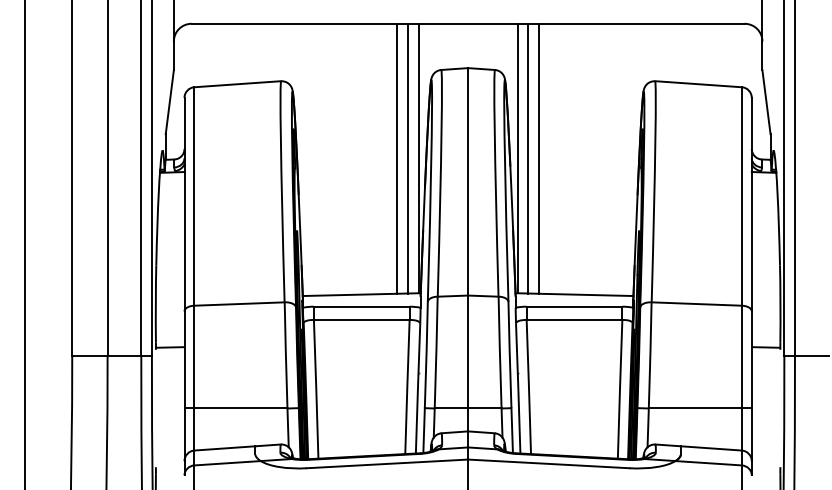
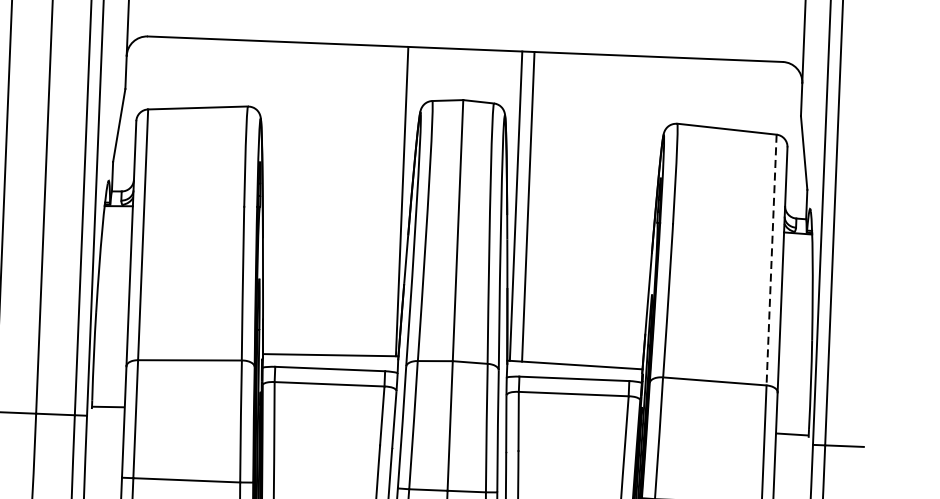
line: (397, 158) -> (378, 200), removed
line: (407, 158) -> (389, 201), removed
line: (539, 158) -> (541, 207), removed
line: (741, 196) -> (771, 260), solid -> dashed

